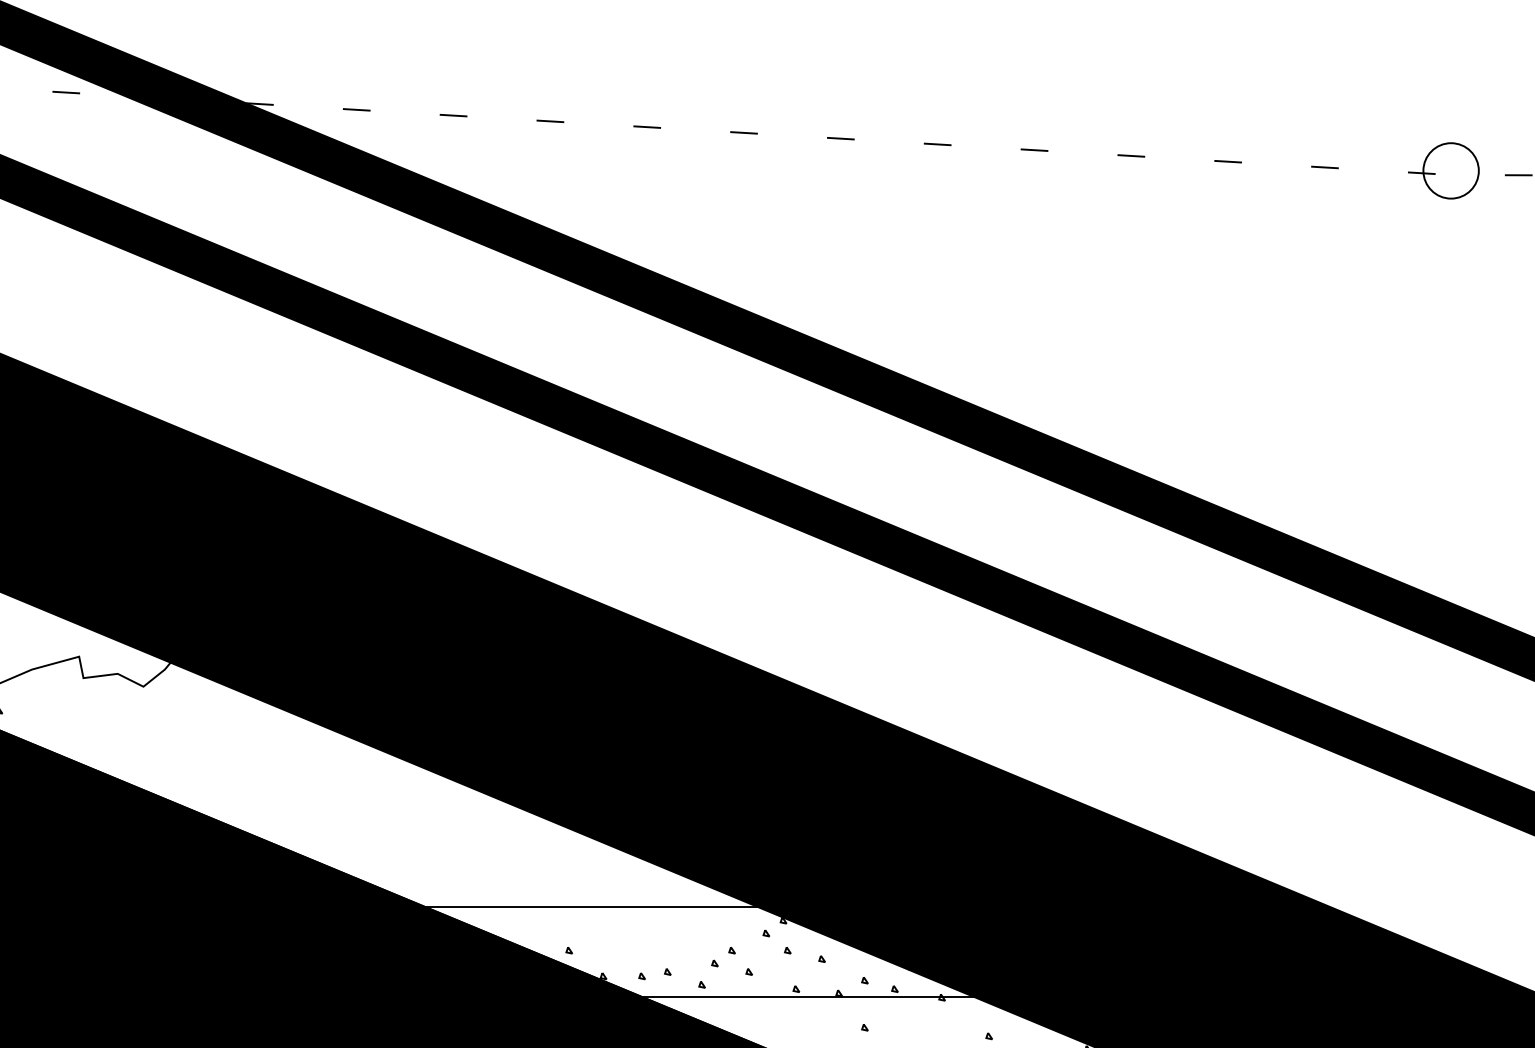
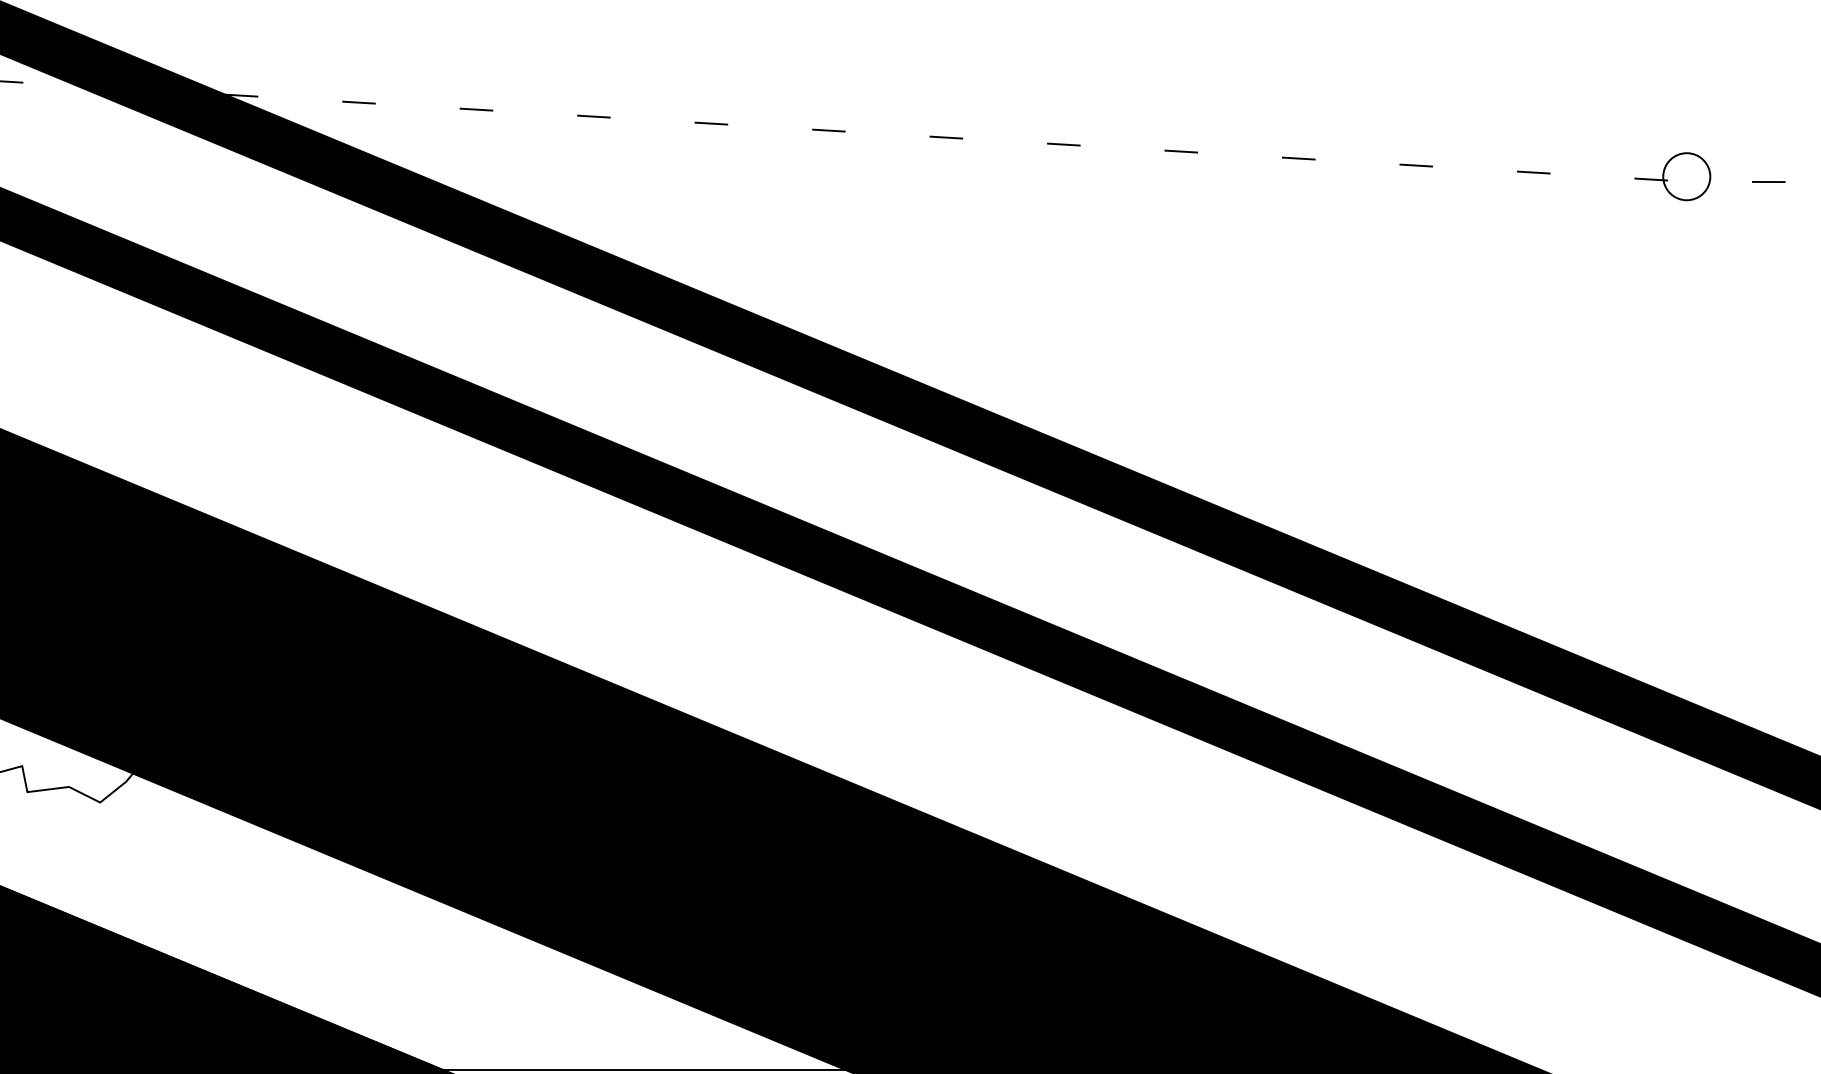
circle: (1450, 170) -> (1686, 176), size x0.7

